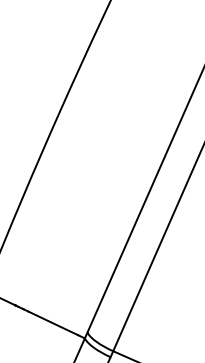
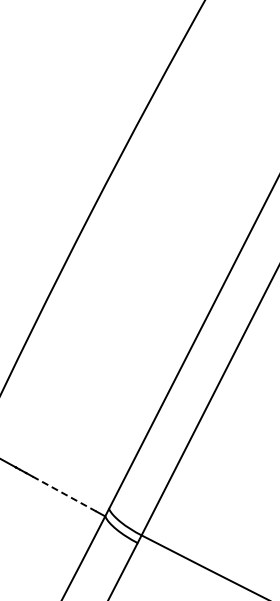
line: (53, 322) -> (64, 493), solid -> dashed

